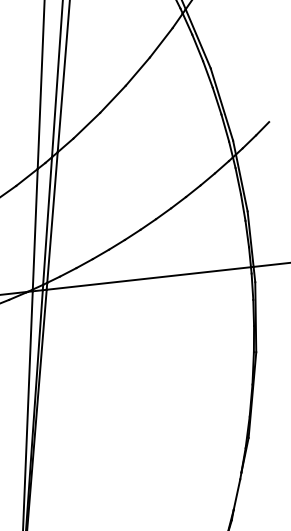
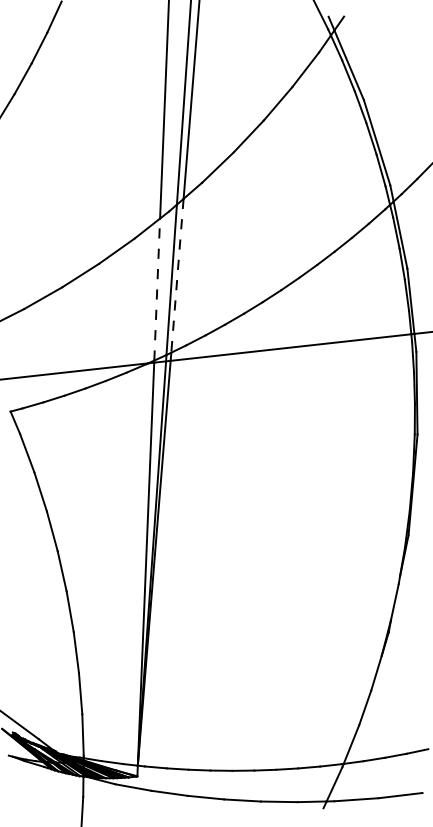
line: (52, 218) -> (177, 276), solid -> dashed
line: (35, 229) -> (157, 289), solid -> dashed

